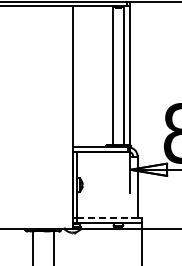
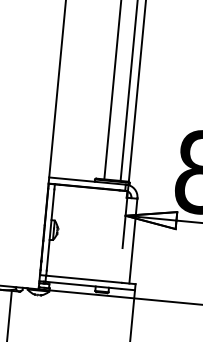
line: (105, 218) -> (85, 279), dashed -> solid

